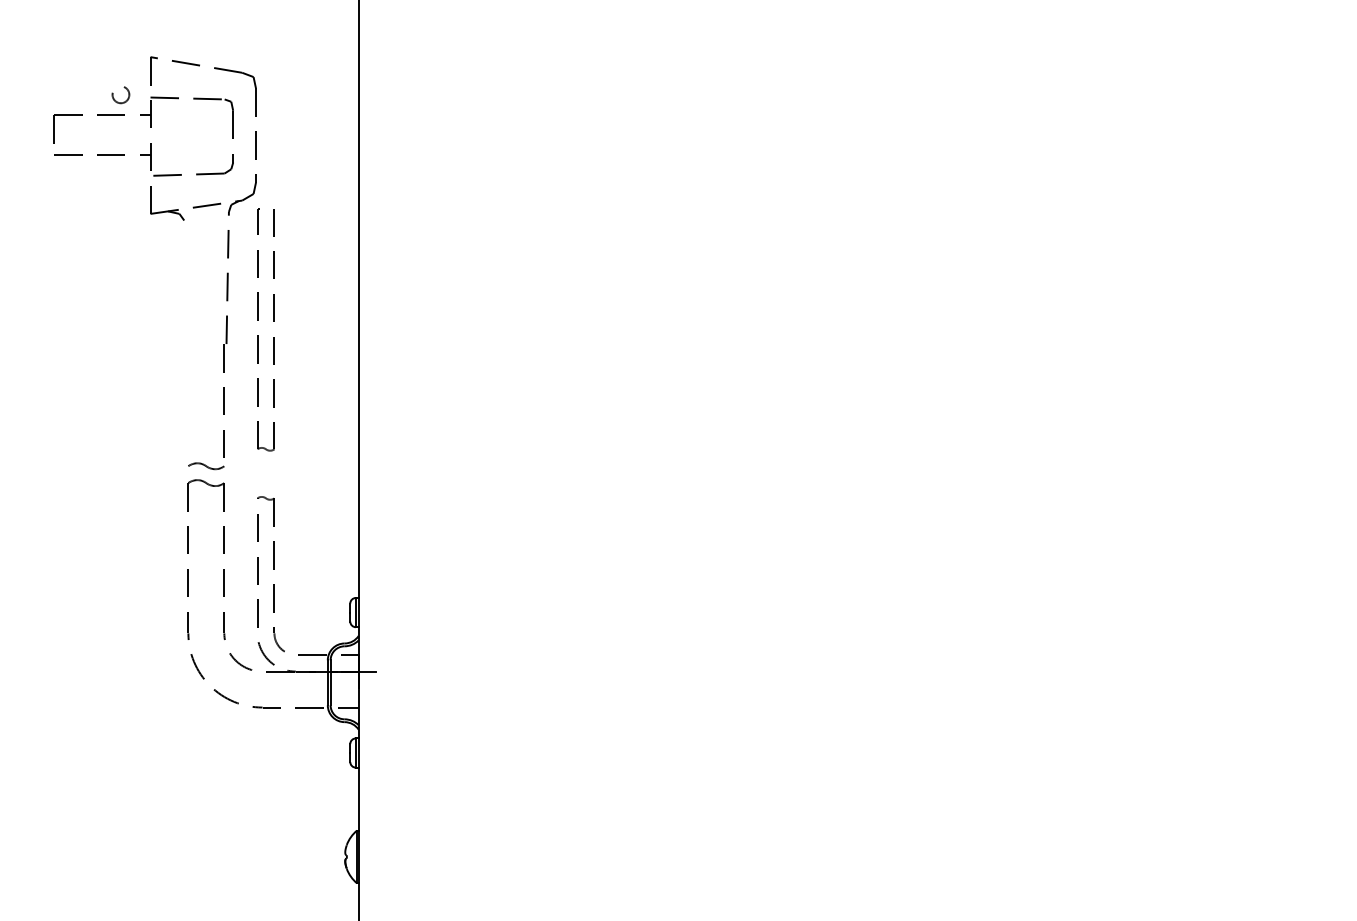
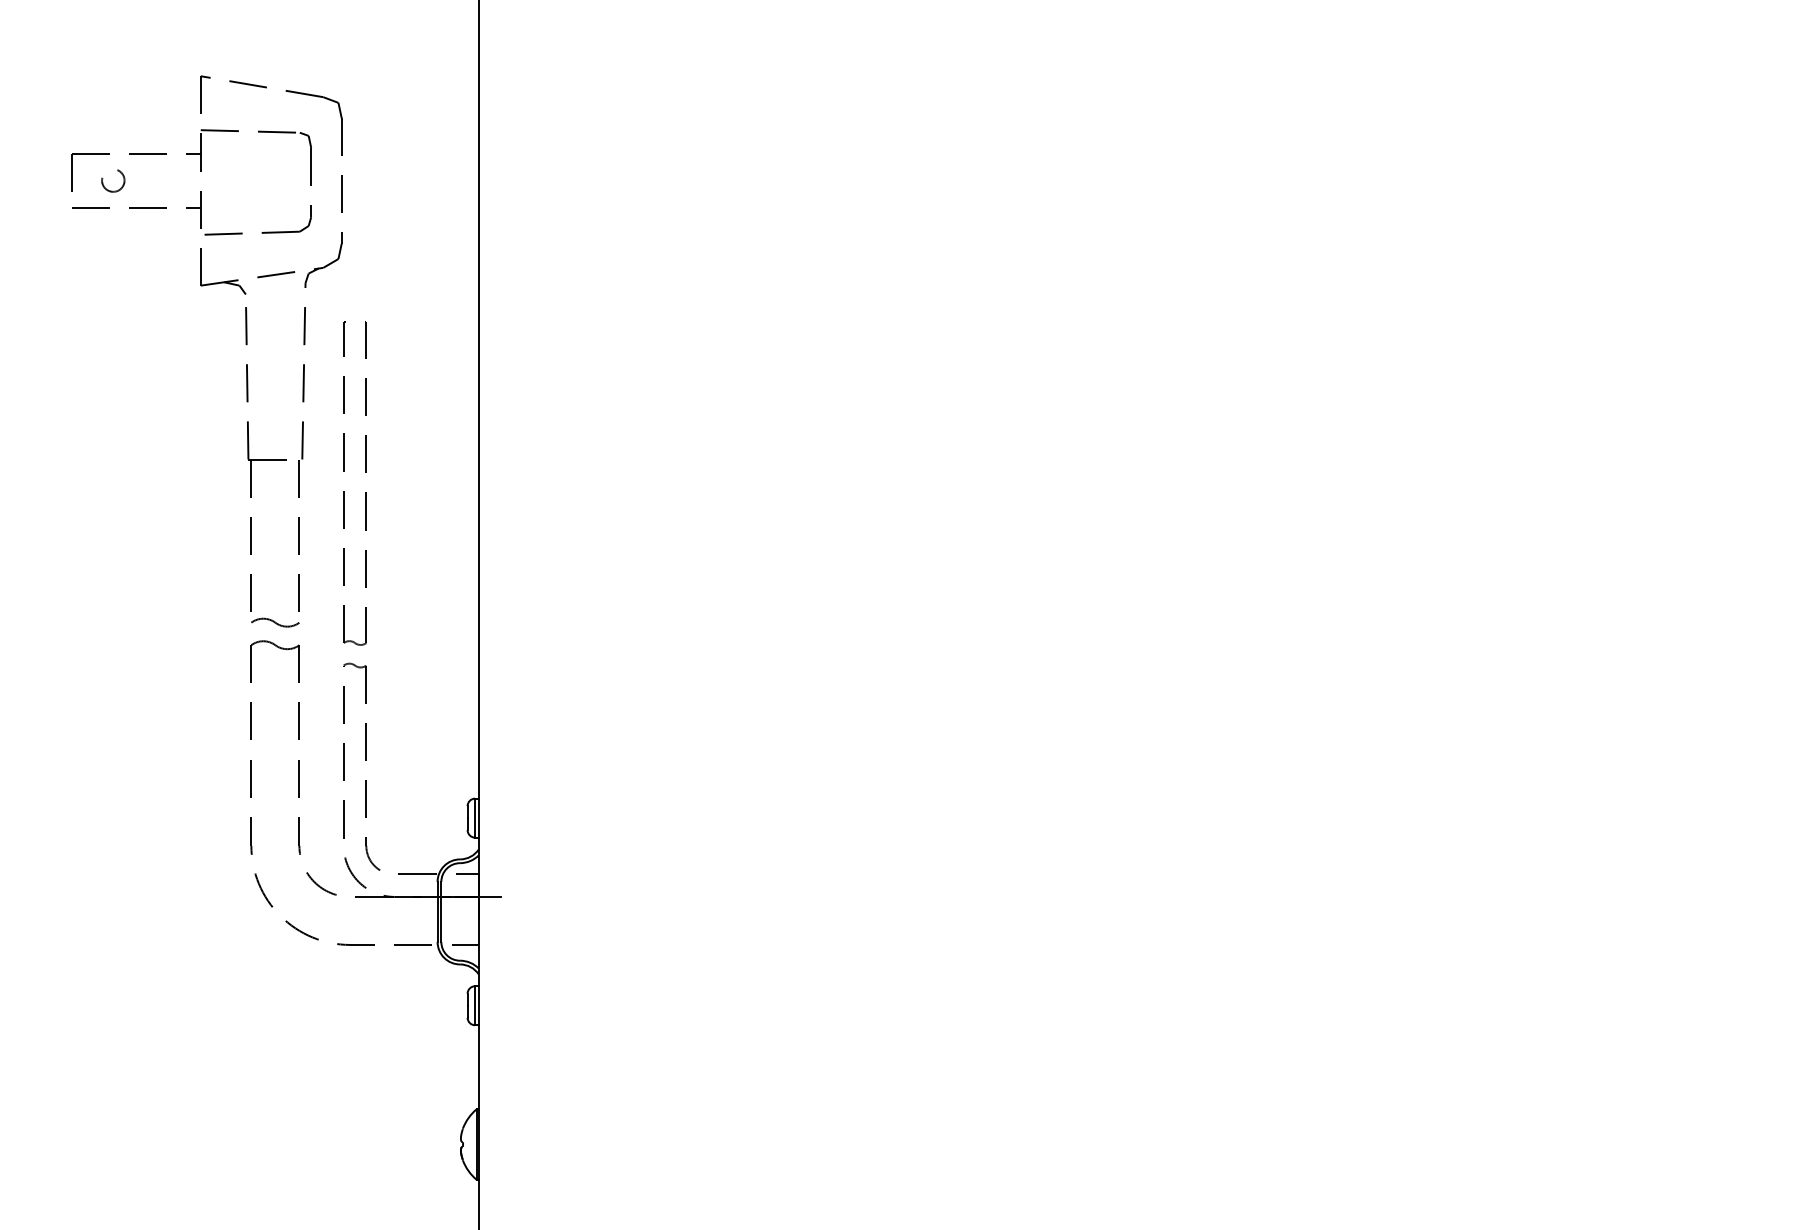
circle: (121, 94) -> (113, 180), moved
part: (258, 335) -> (344, 491), moved
part: (198, 344) -> (265, 459), added

